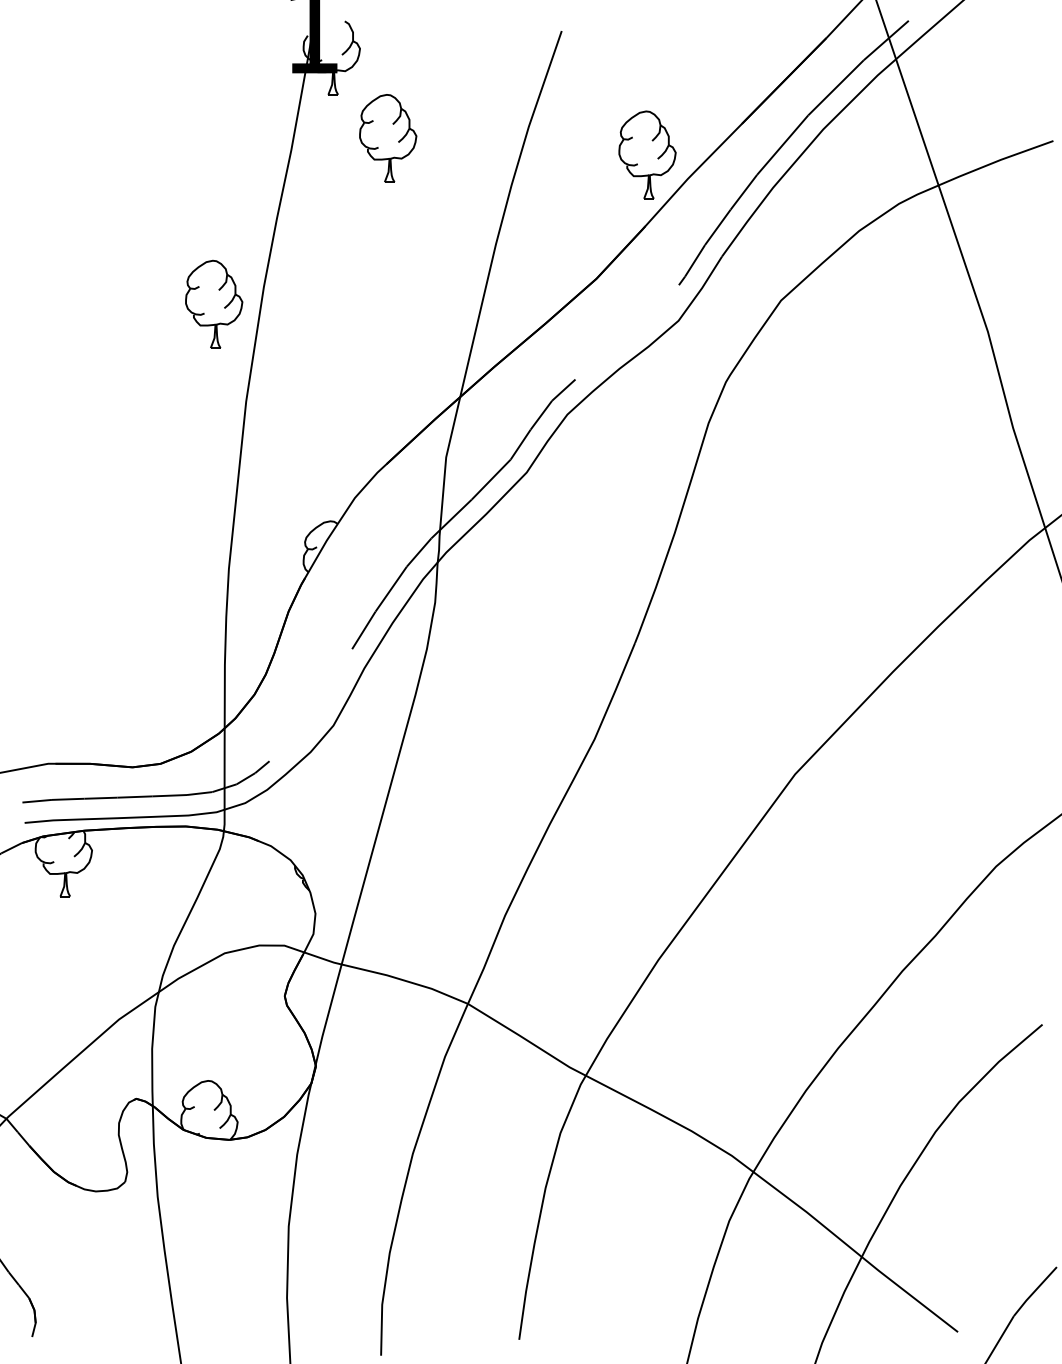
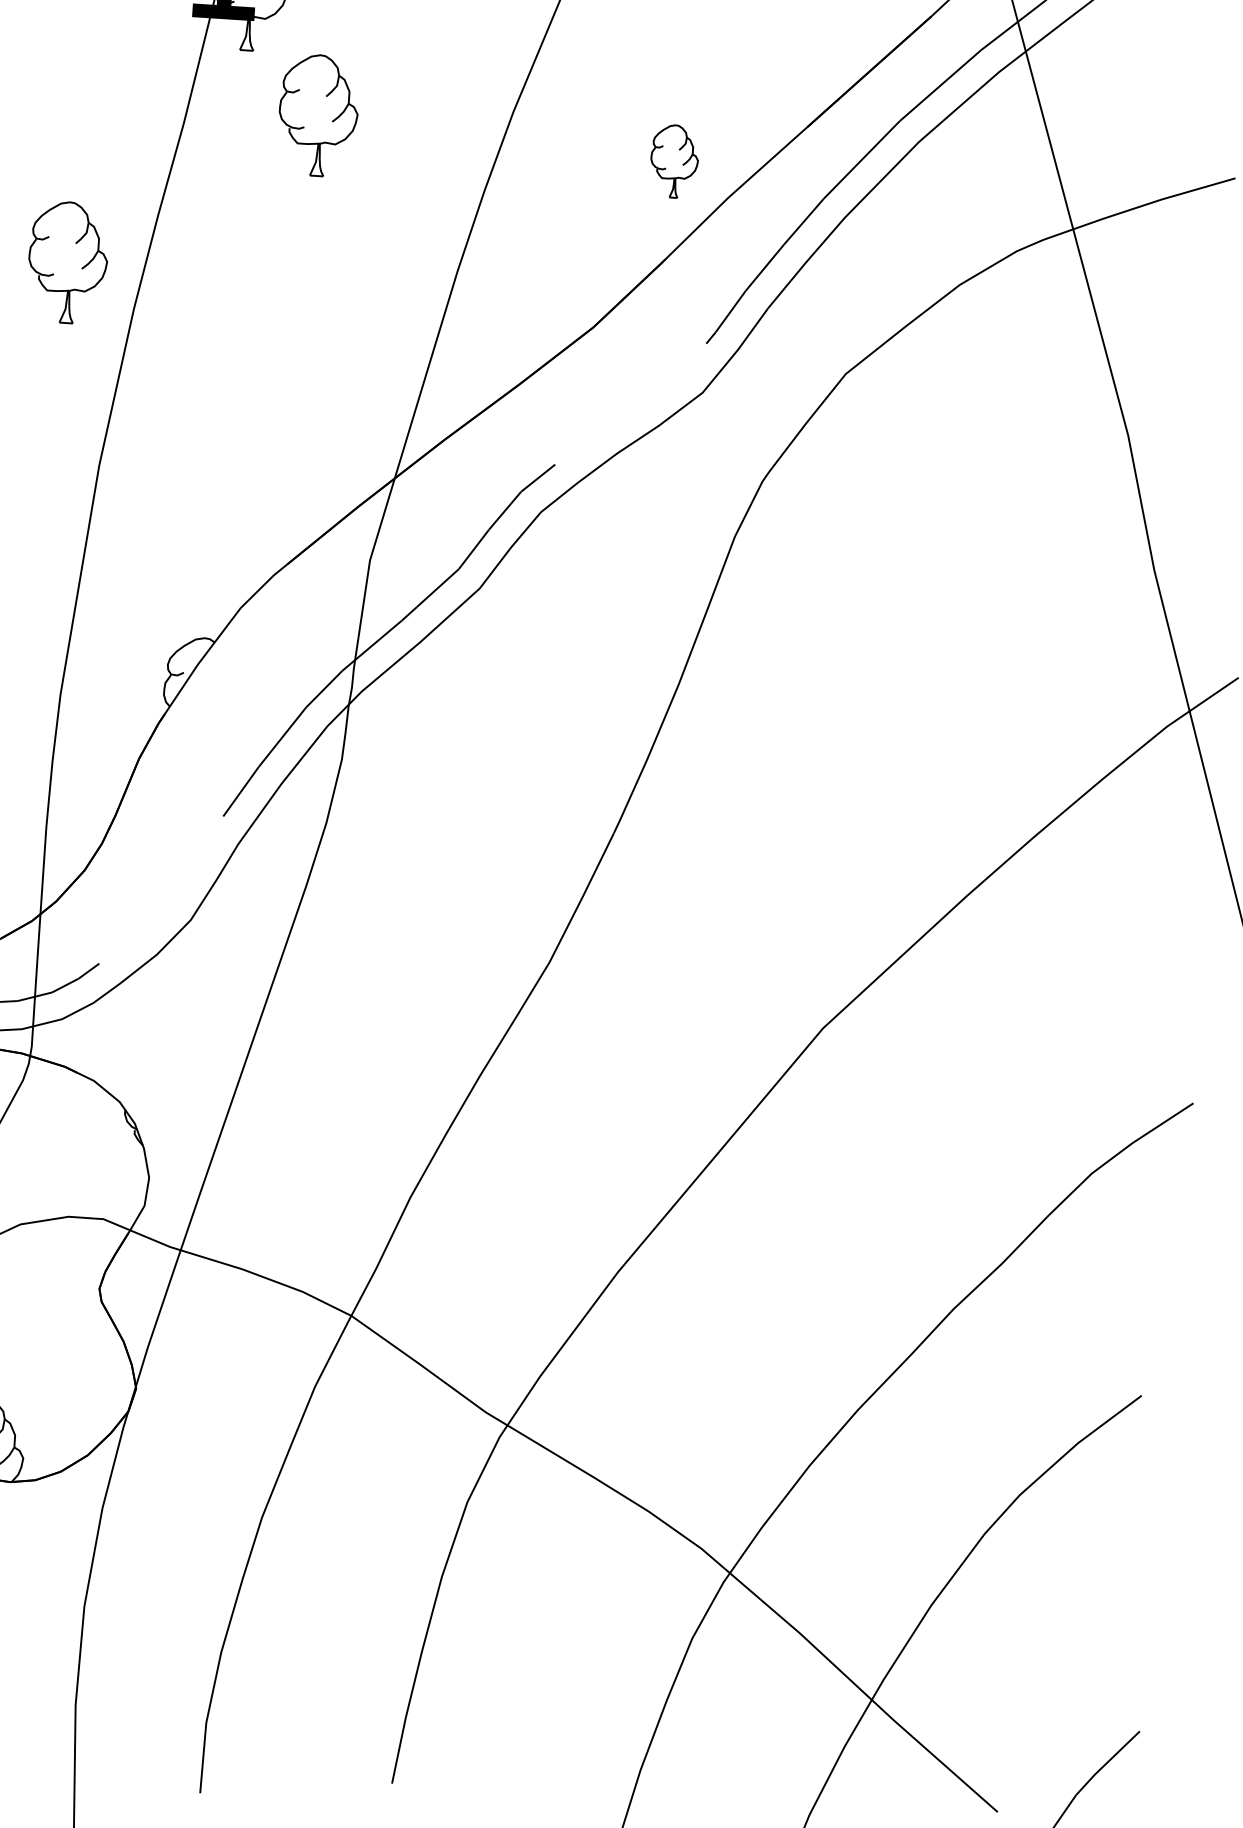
part: (647, 154) -> (674, 160), size x0.6
part: (214, 303) -> (68, 261), moved

